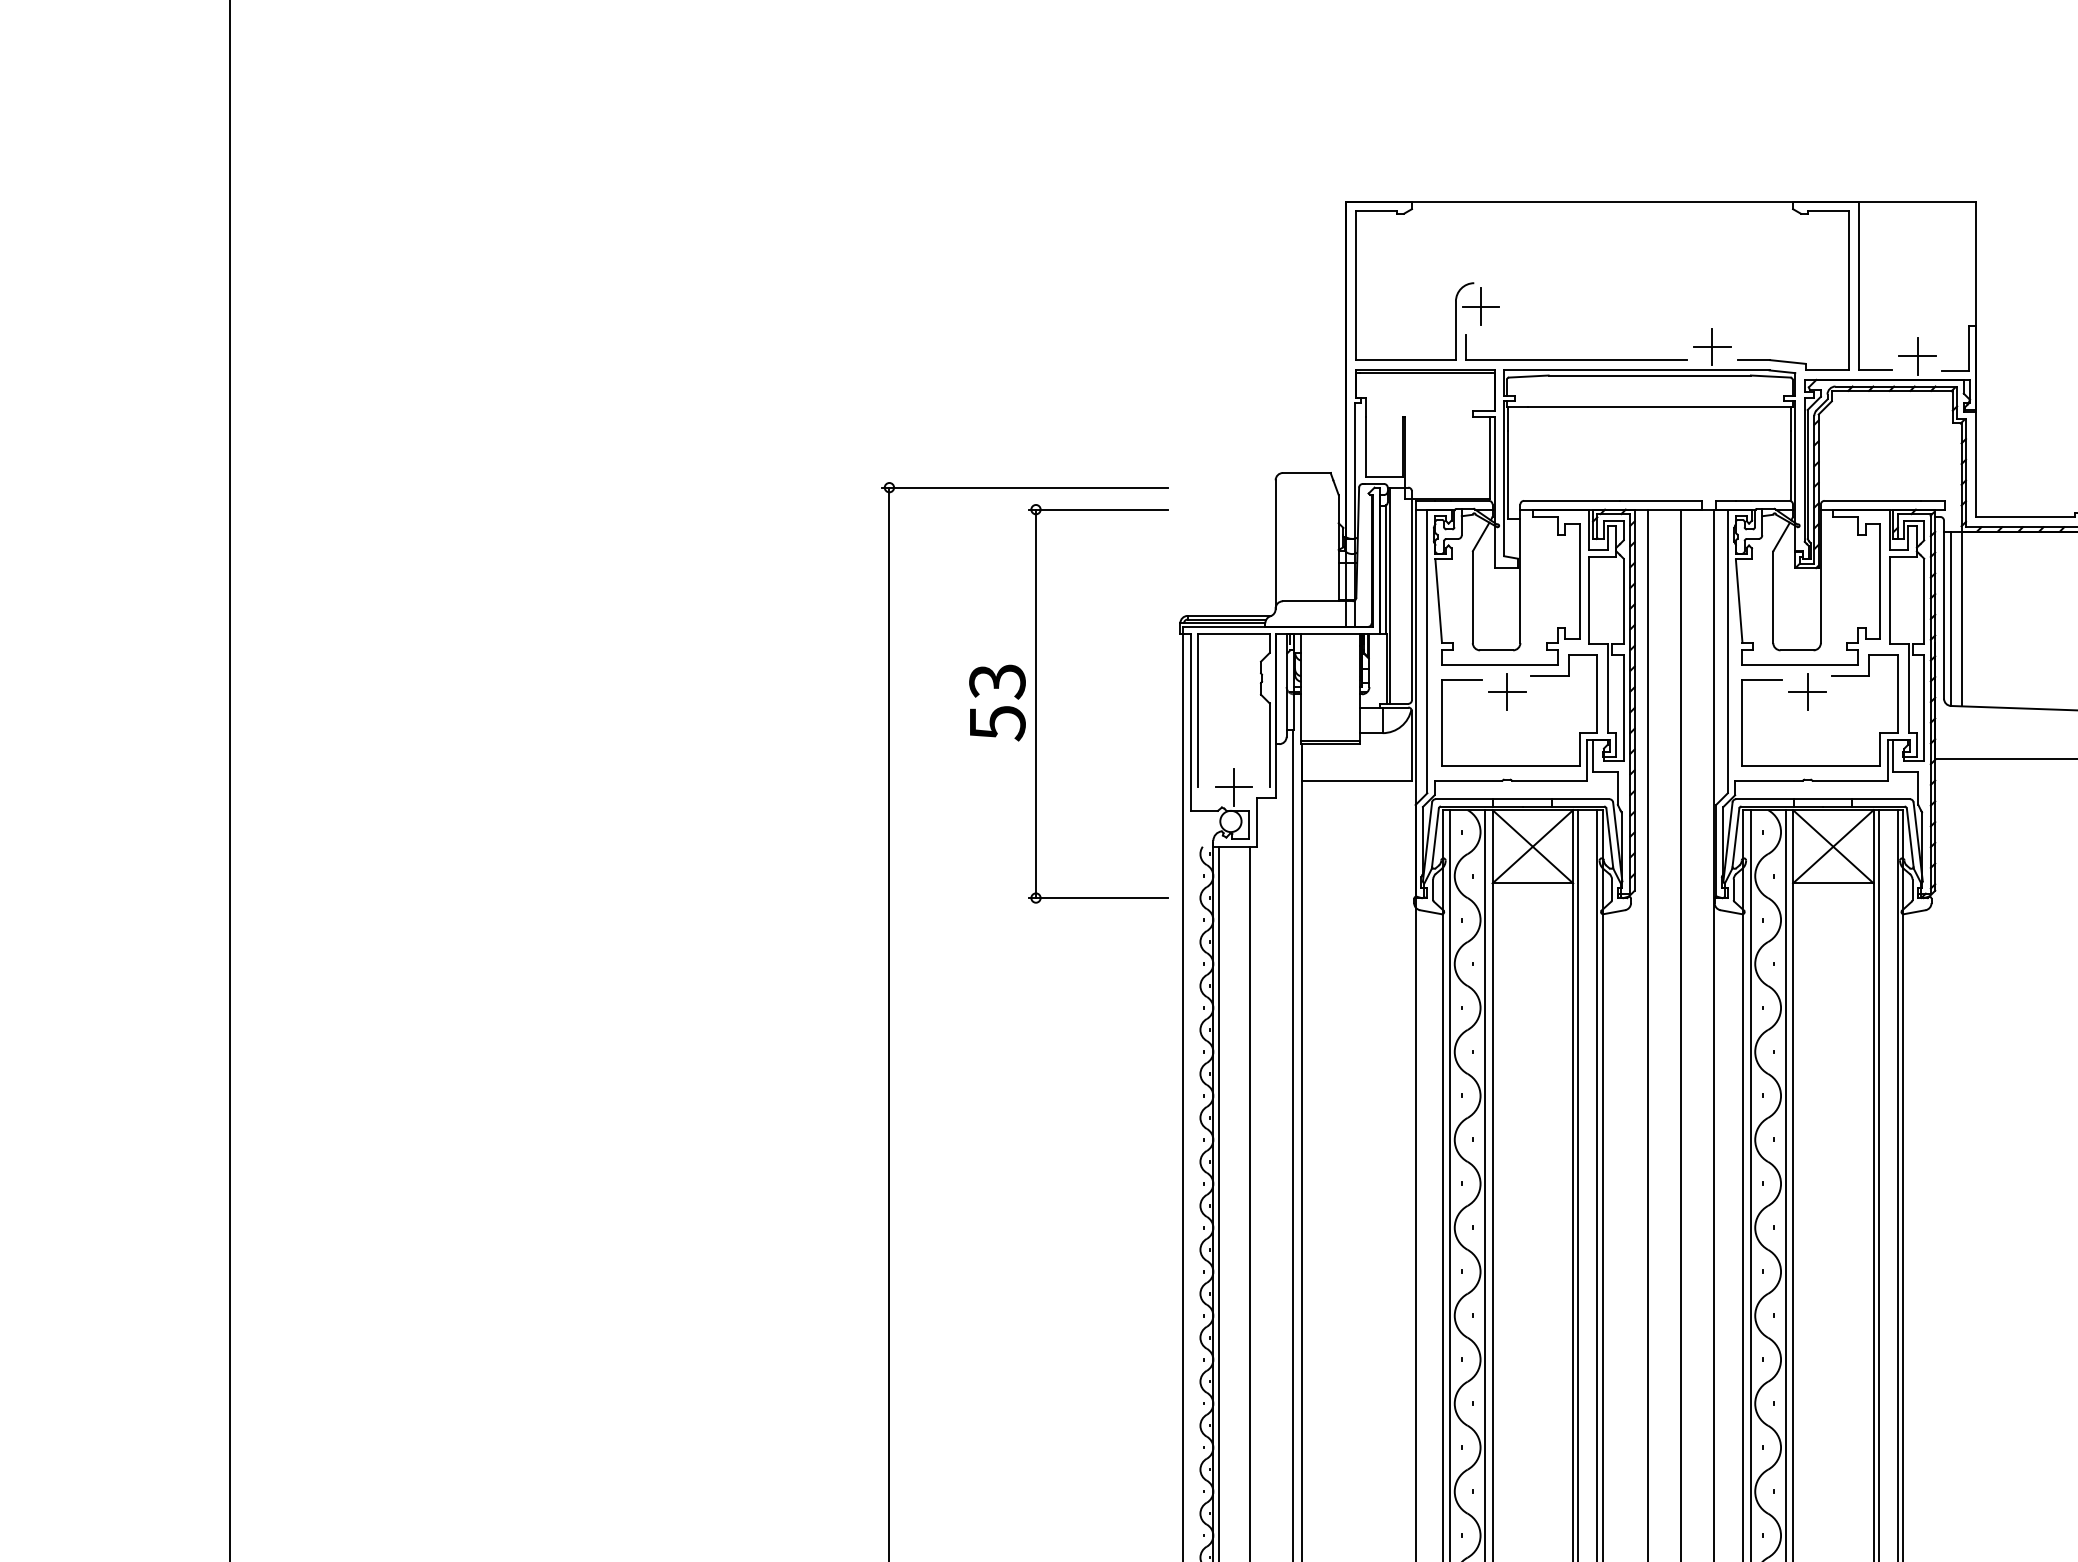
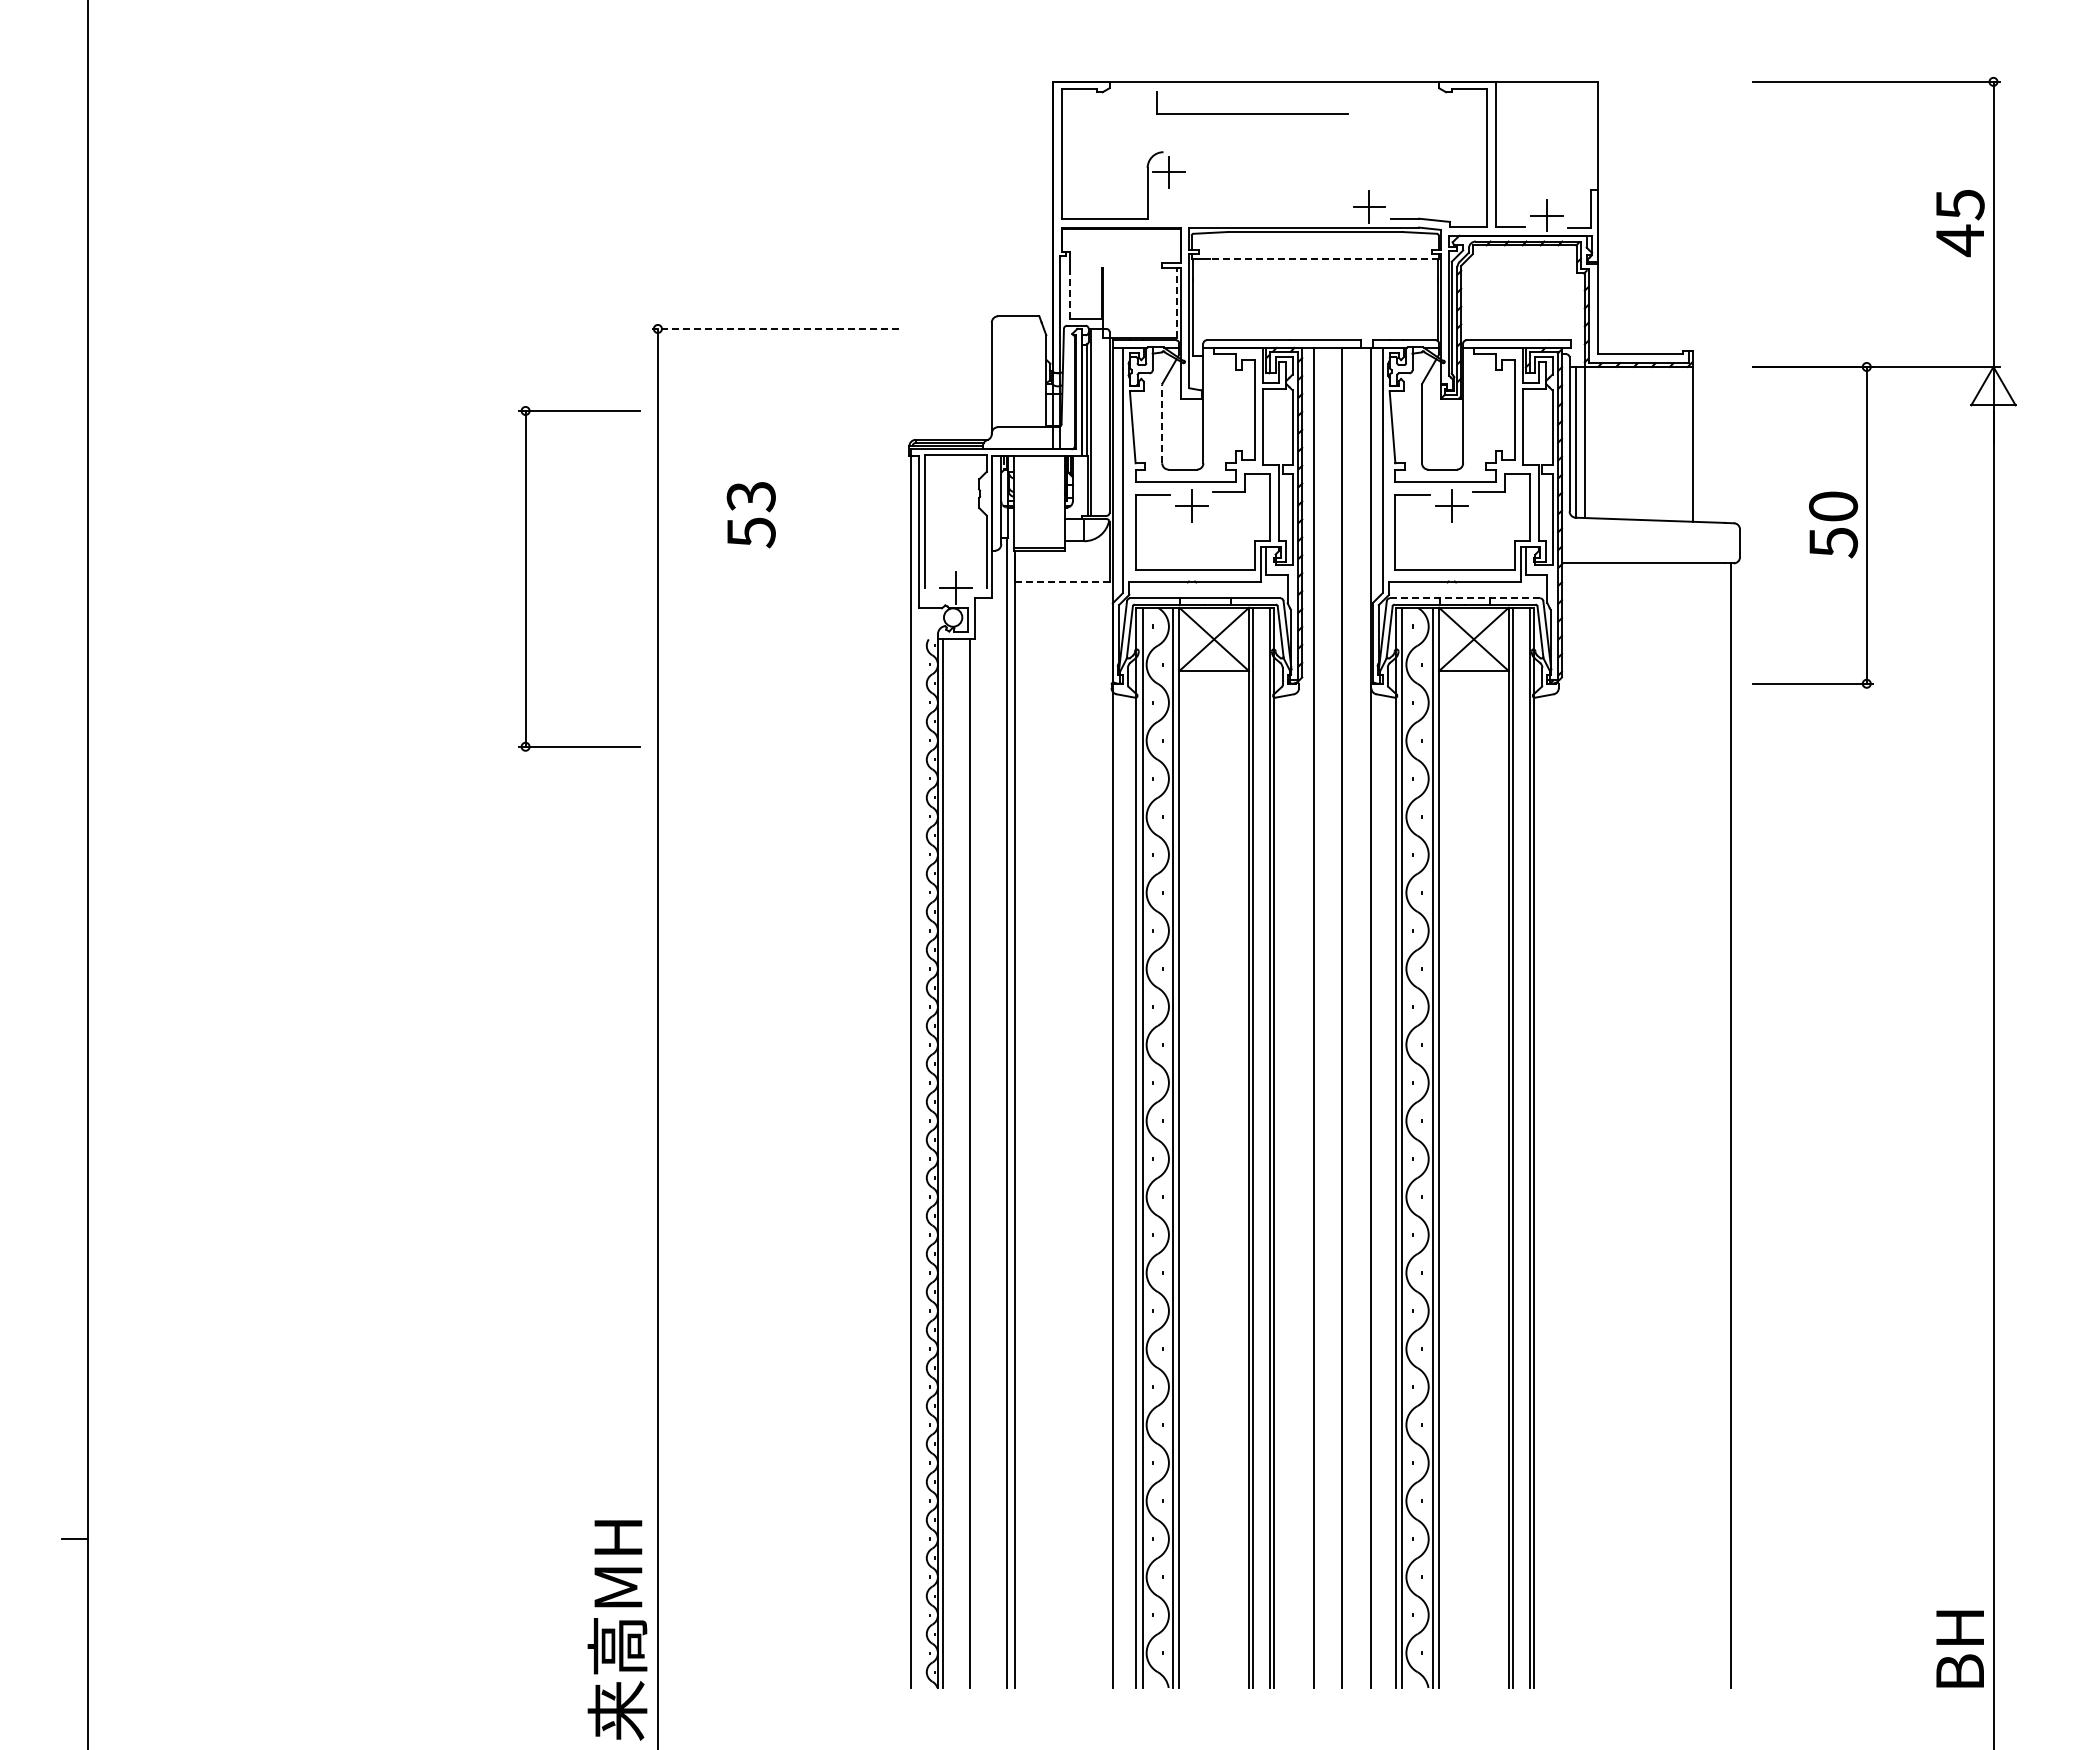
part: (1577, 359) -> (1252, 113), moved
line: (1660, 407) -> (1324, 259), solid -> dashed
line: (1365, 446) -> (1069, 293), solid -> dashed
line: (1489, 457) -> (1176, 302), solid -> dashed
line: (1025, 487) -> (775, 328), solid -> dashed
line: (1473, 597) -> (1162, 423), solid -> dashed
part: (1037, 703) -> (526, 578), moved
line: (1357, 780) -> (1062, 582), solid -> dashed
line: (1822, 799) -> (1464, 598), solid -> dashed

